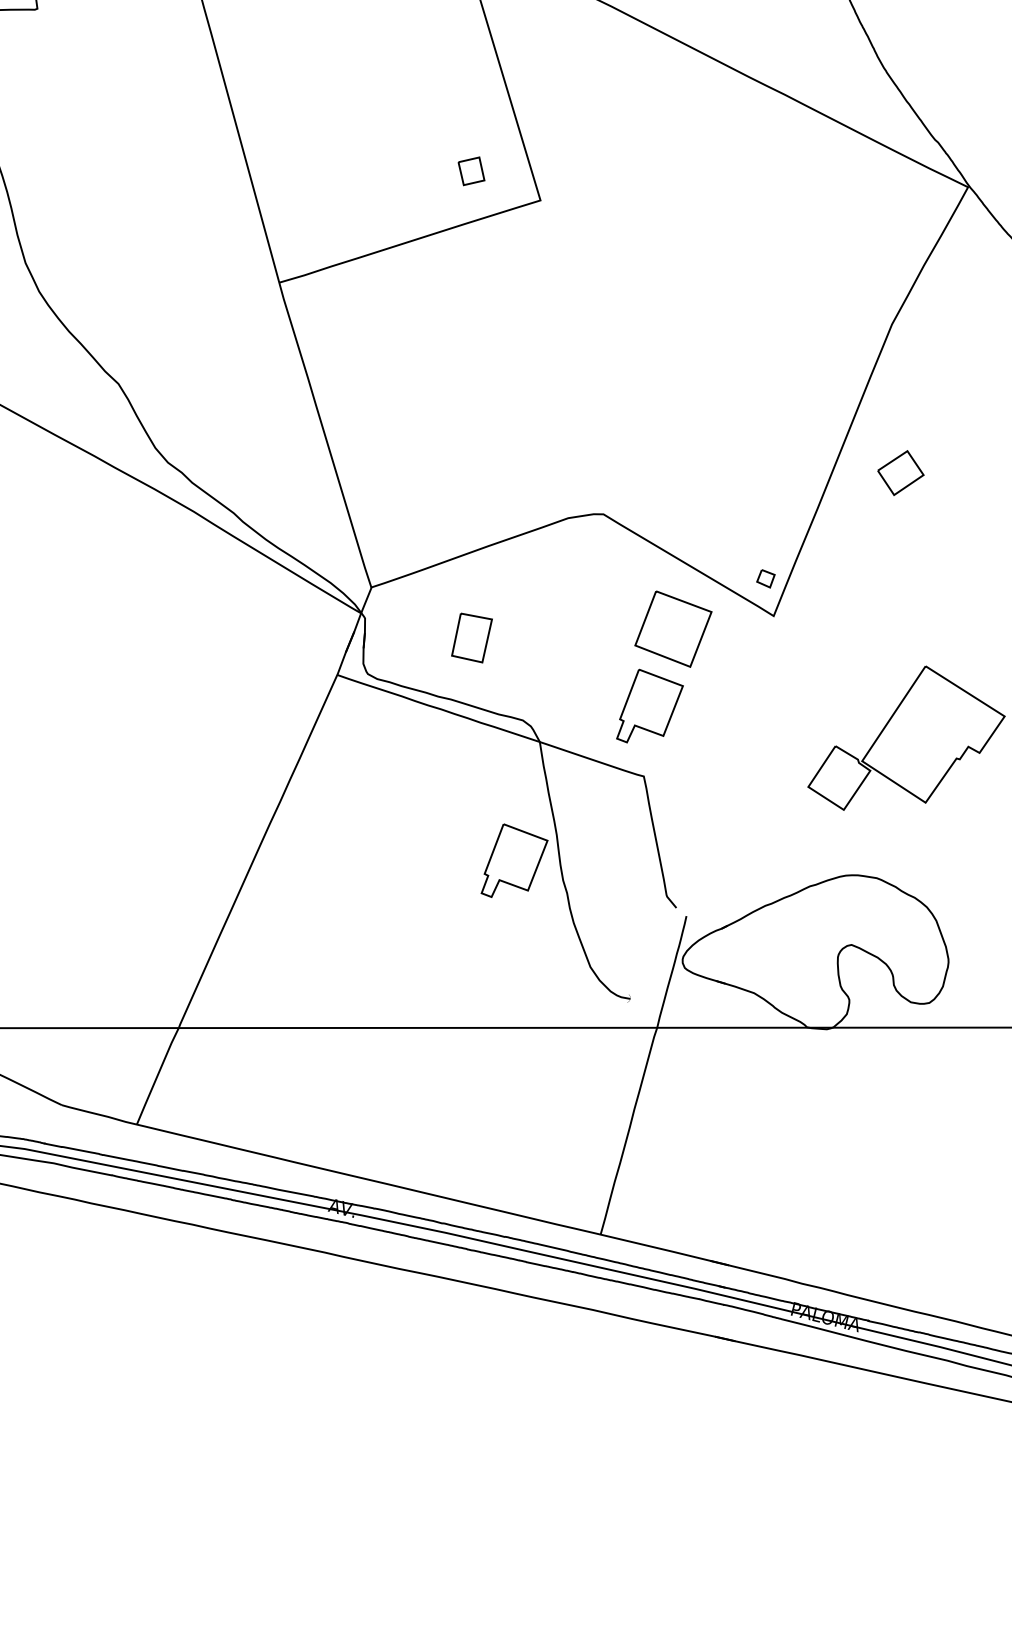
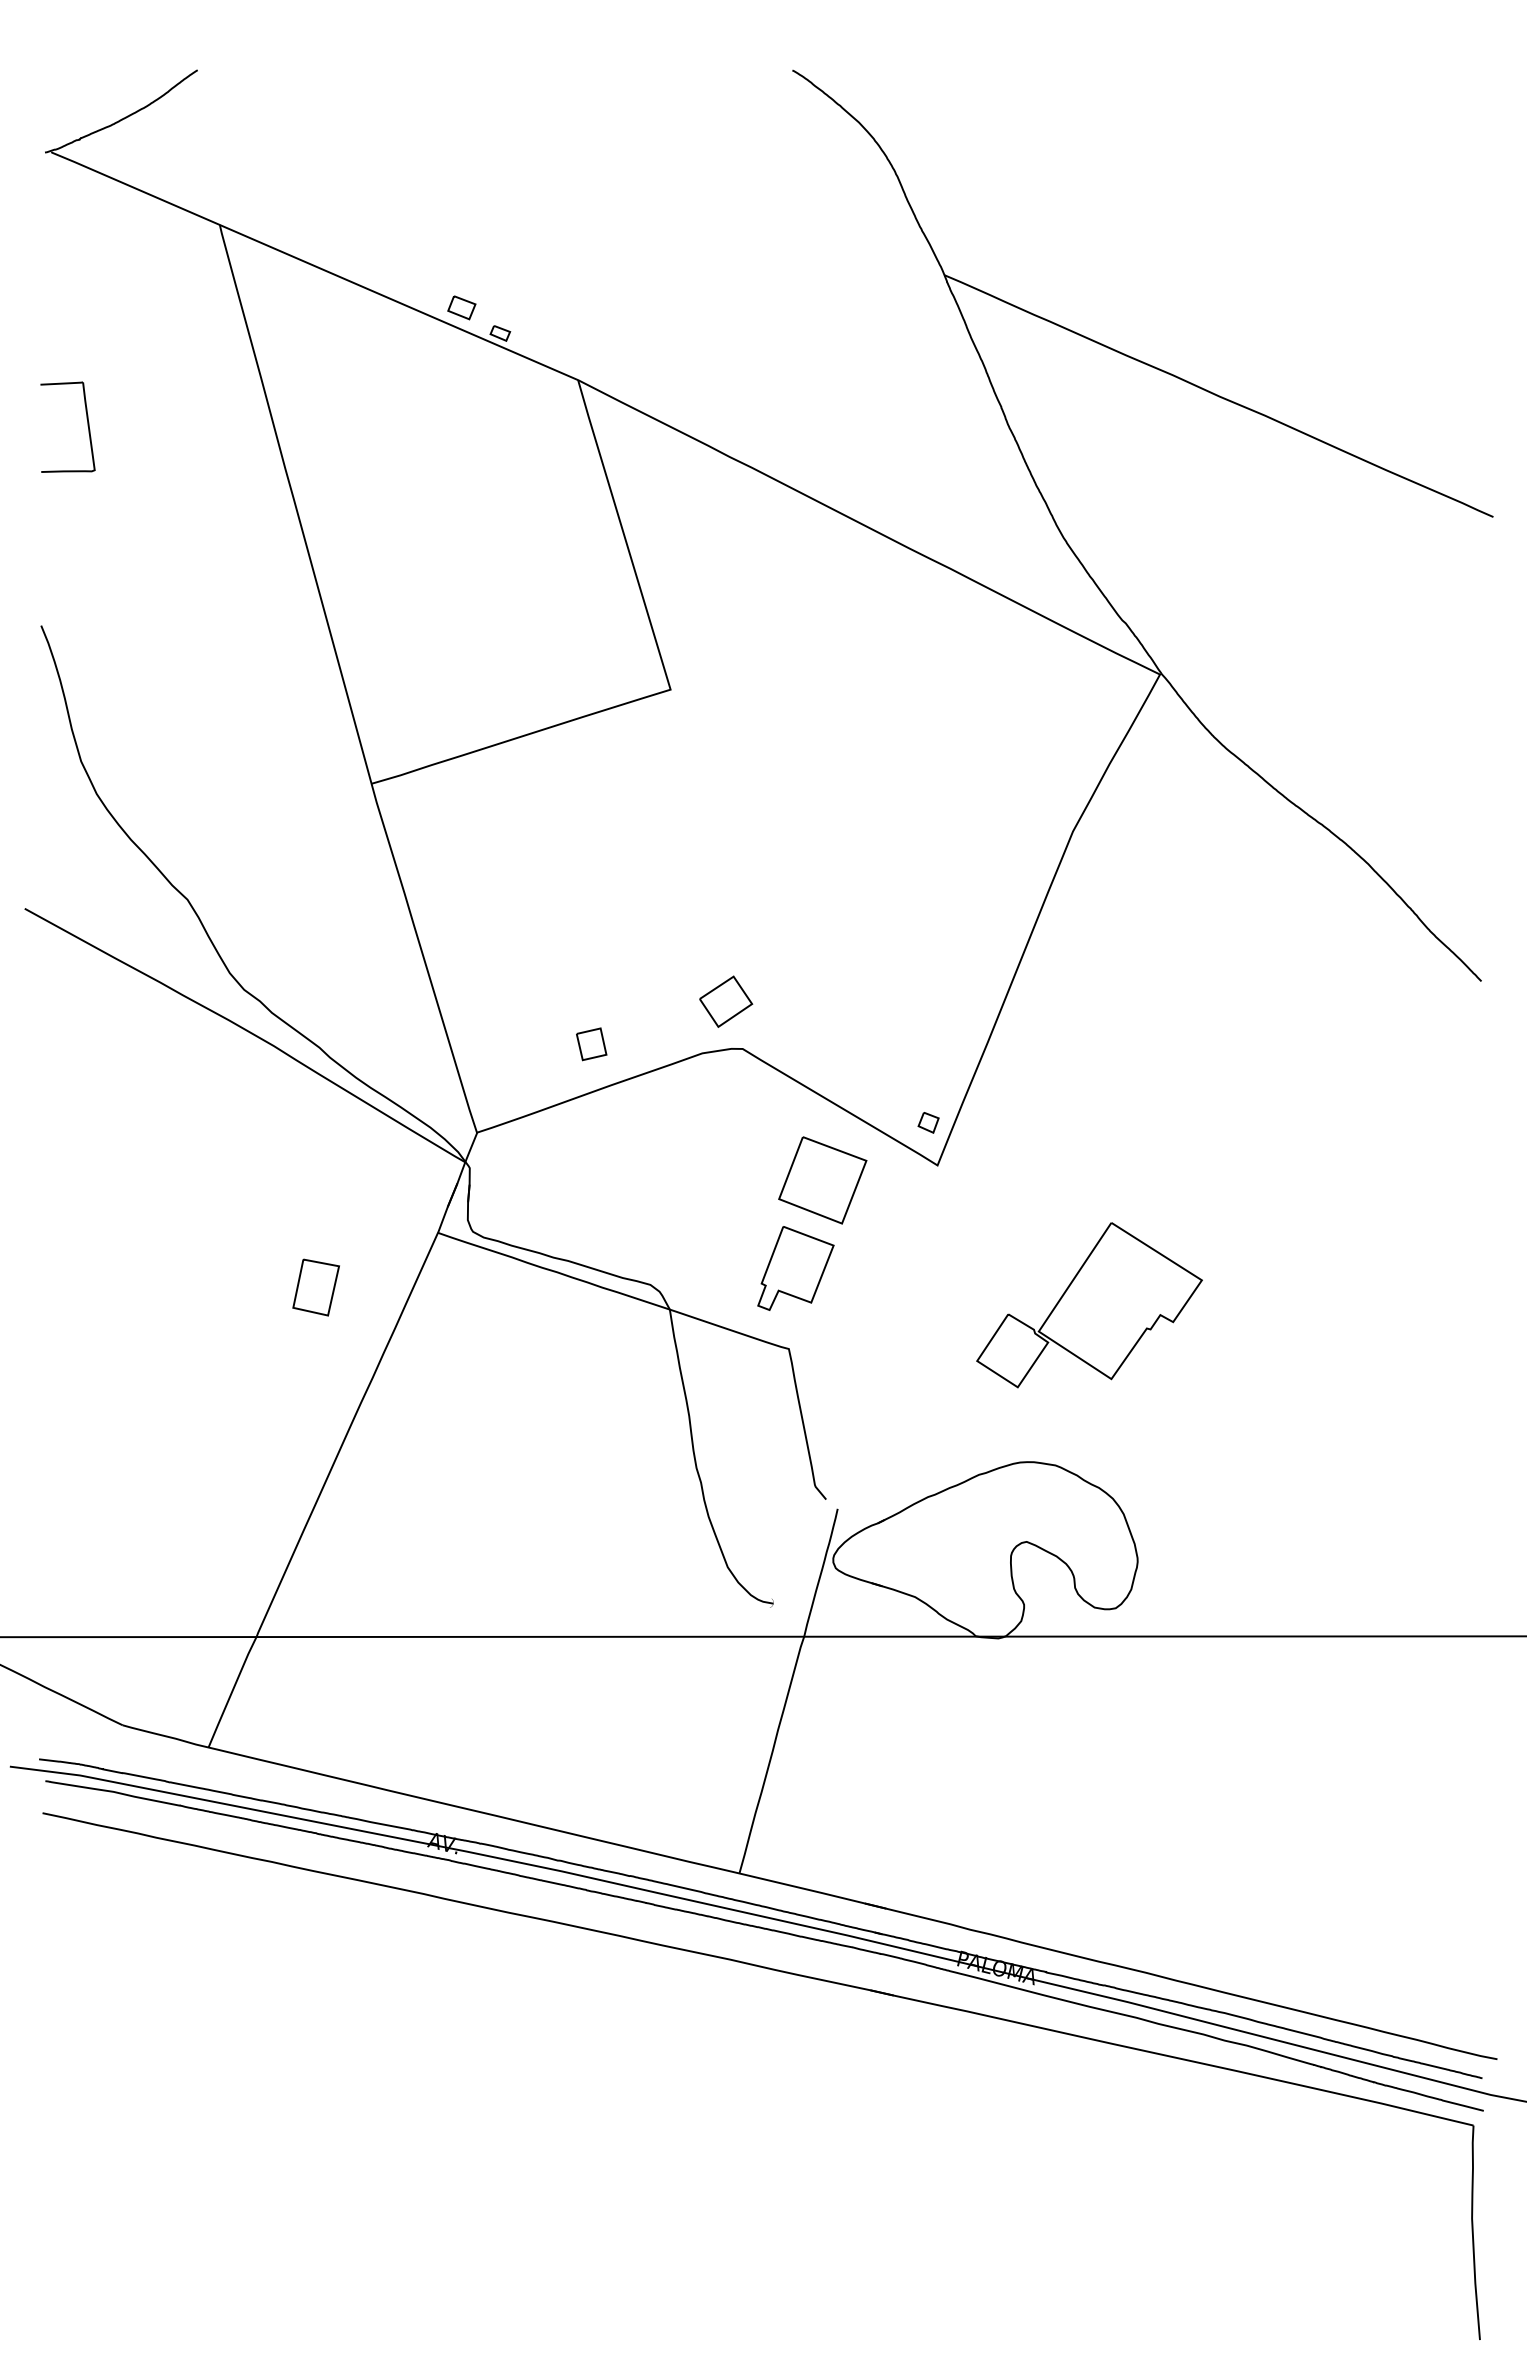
part: (471, 171) -> (591, 1044), moved
part: (901, 472) -> (726, 1001), moved
part: (471, 637) -> (315, 1287), moved
part: (514, 860) -> (640, 1445), removed

